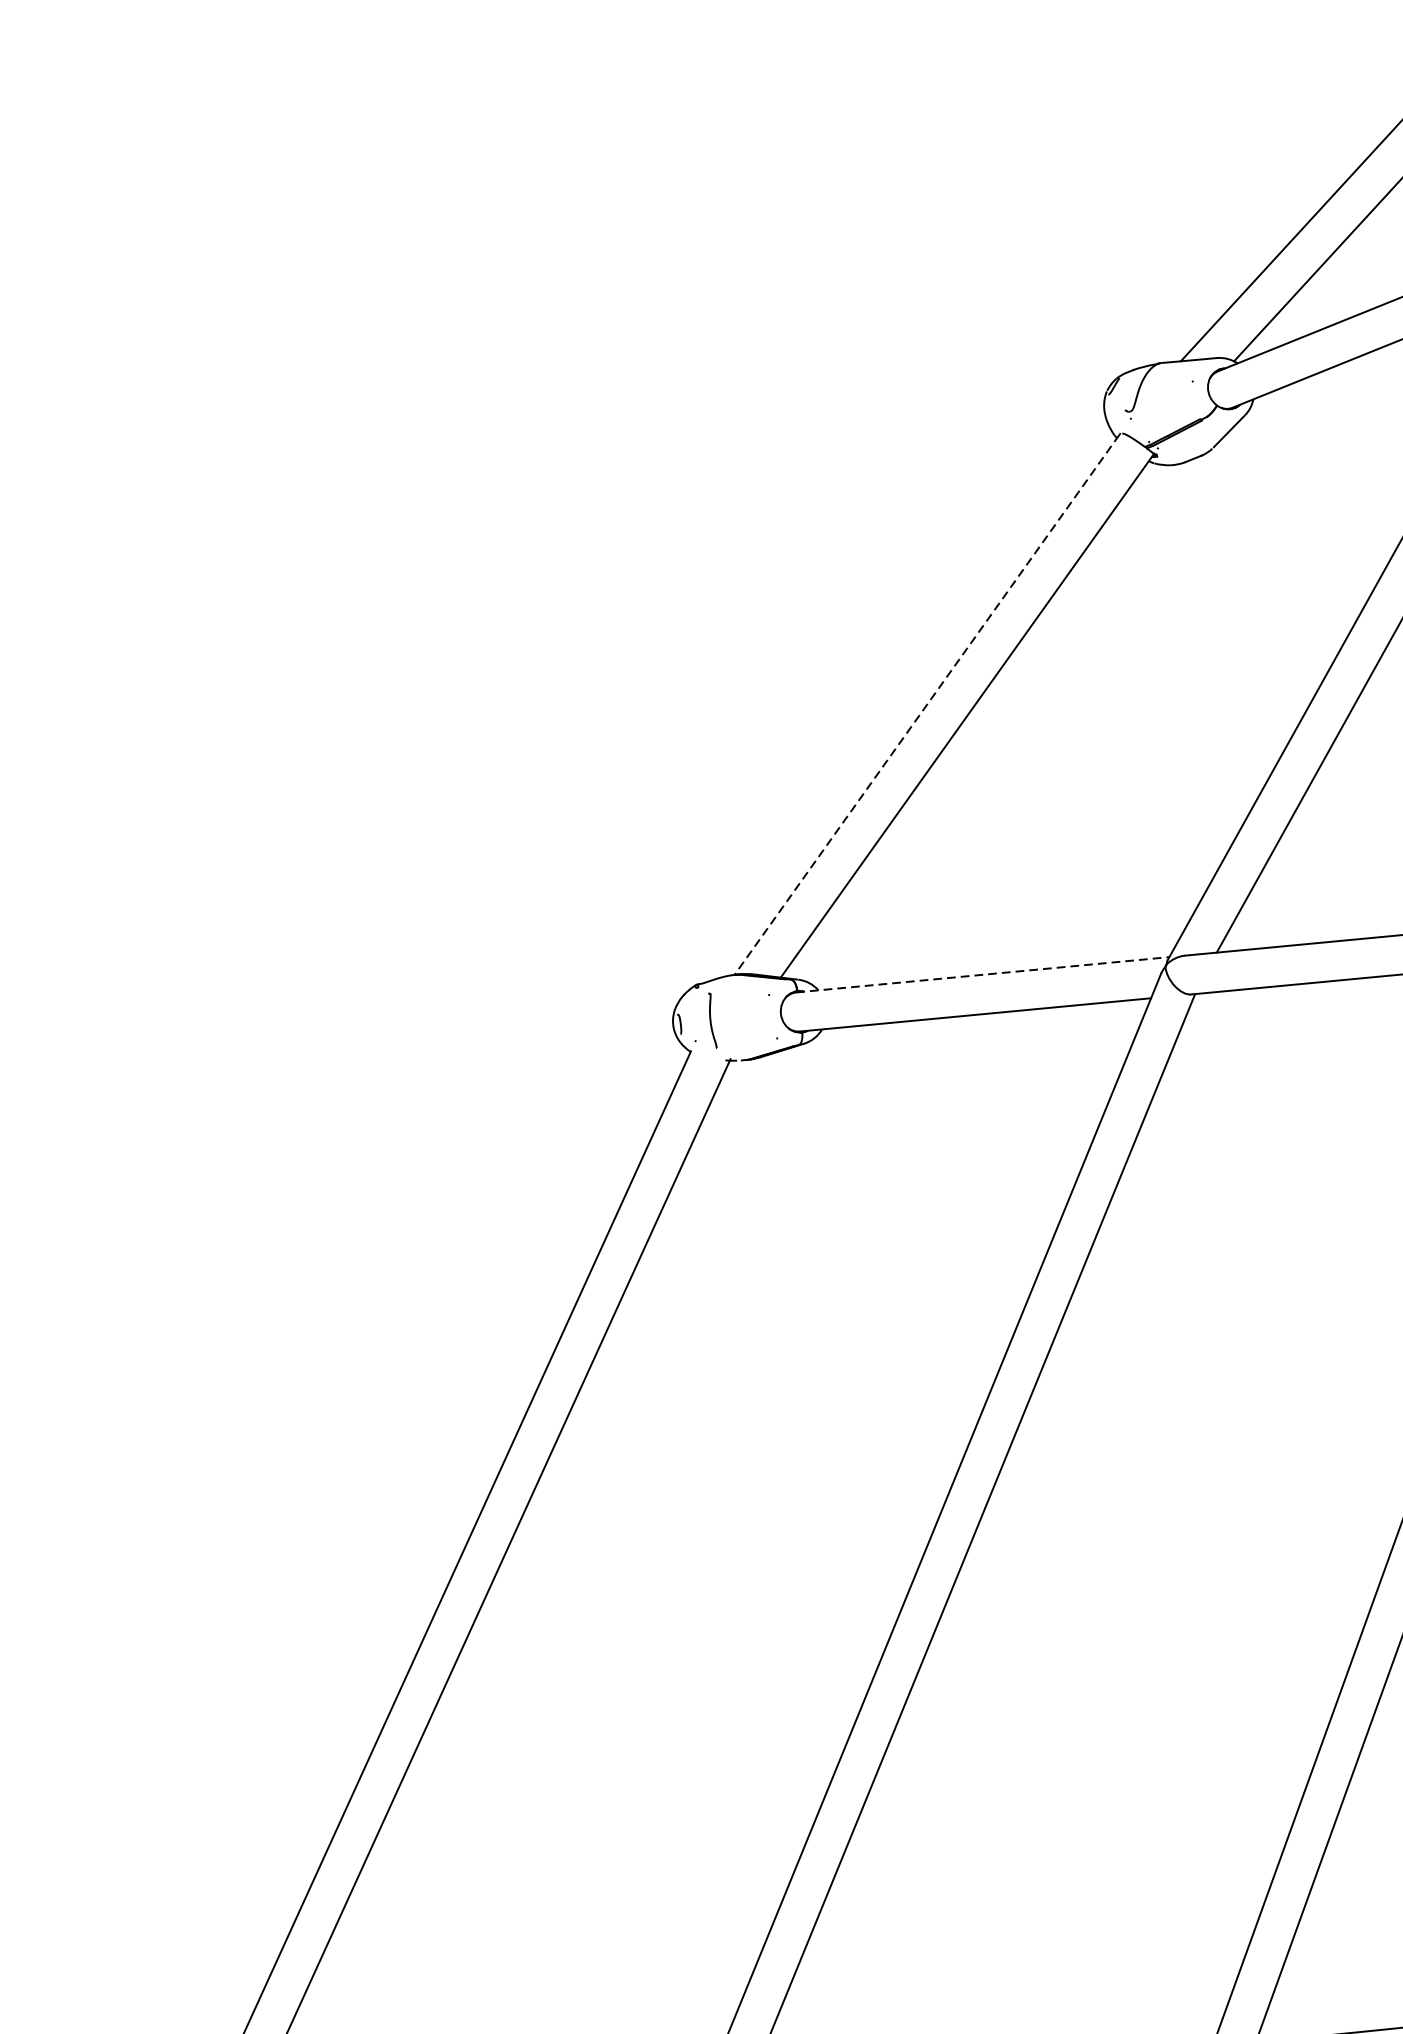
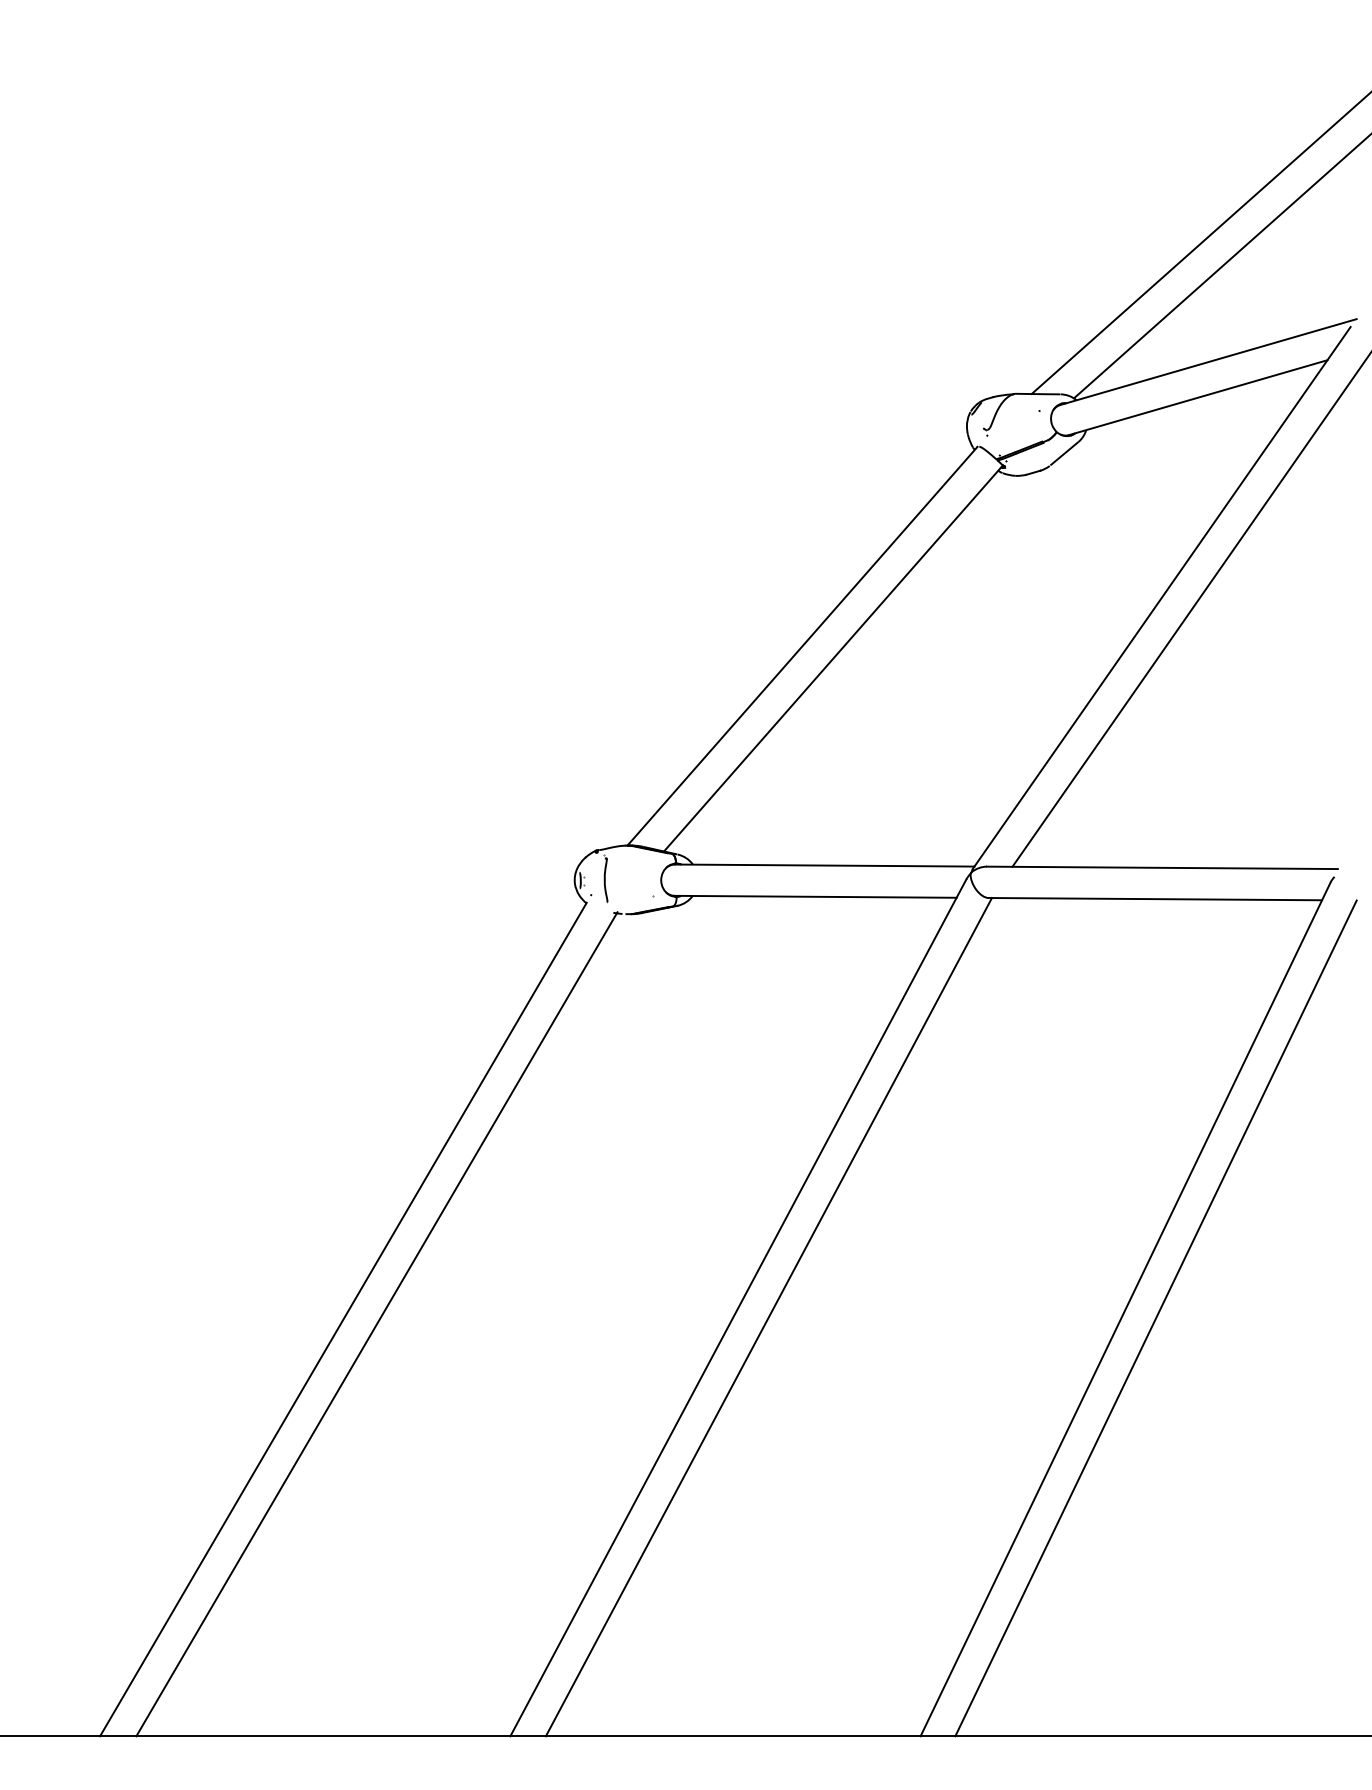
line: (927, 704) -> (802, 646), dashed -> solid
line: (982, 974) -> (824, 865), dashed -> solid

